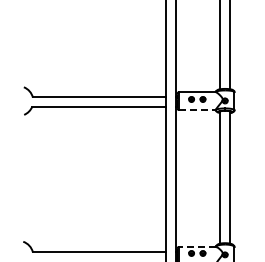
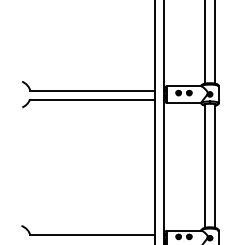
line: (198, 110) -> (185, 103), dashed -> solid
line: (197, 246) -> (184, 230), dashed -> solid

